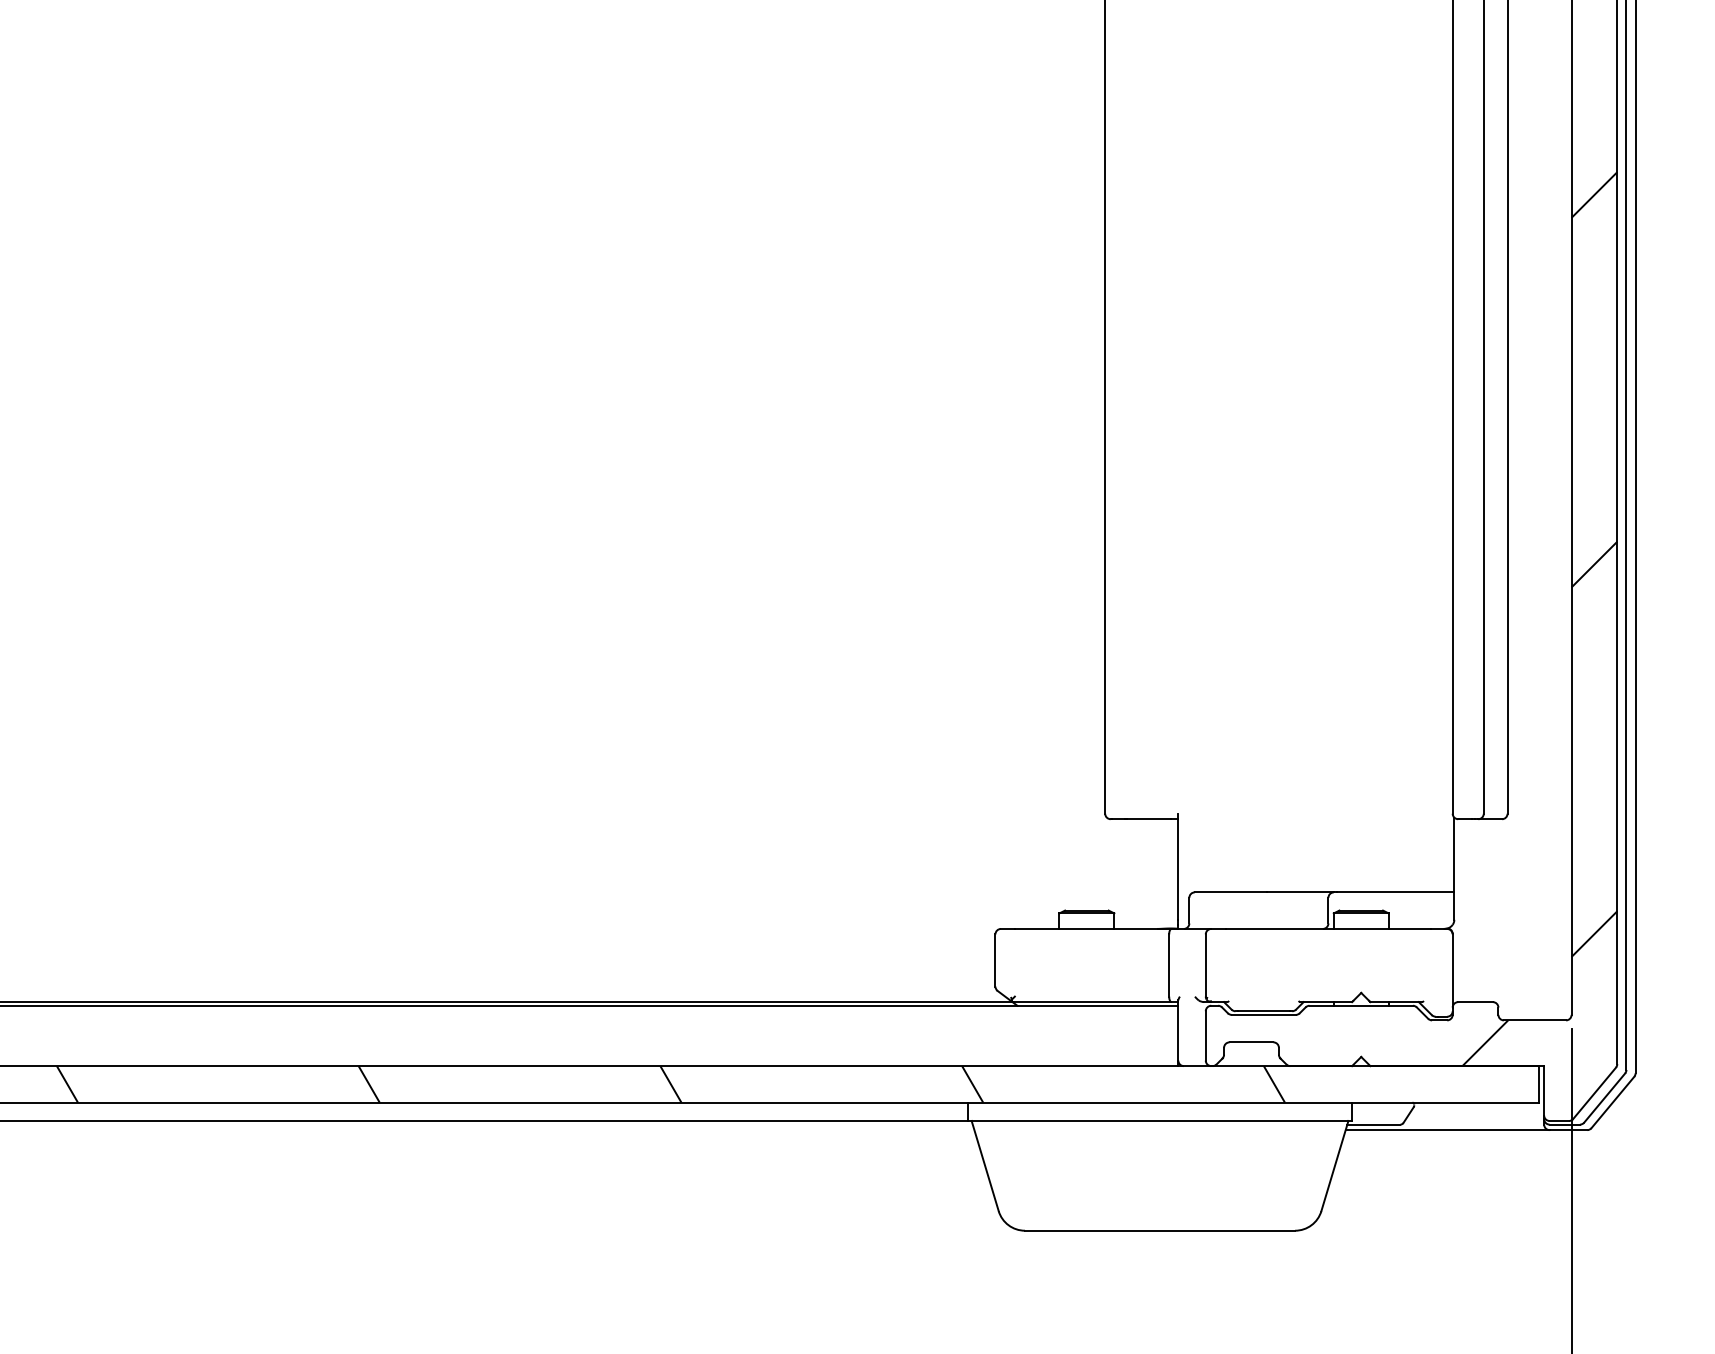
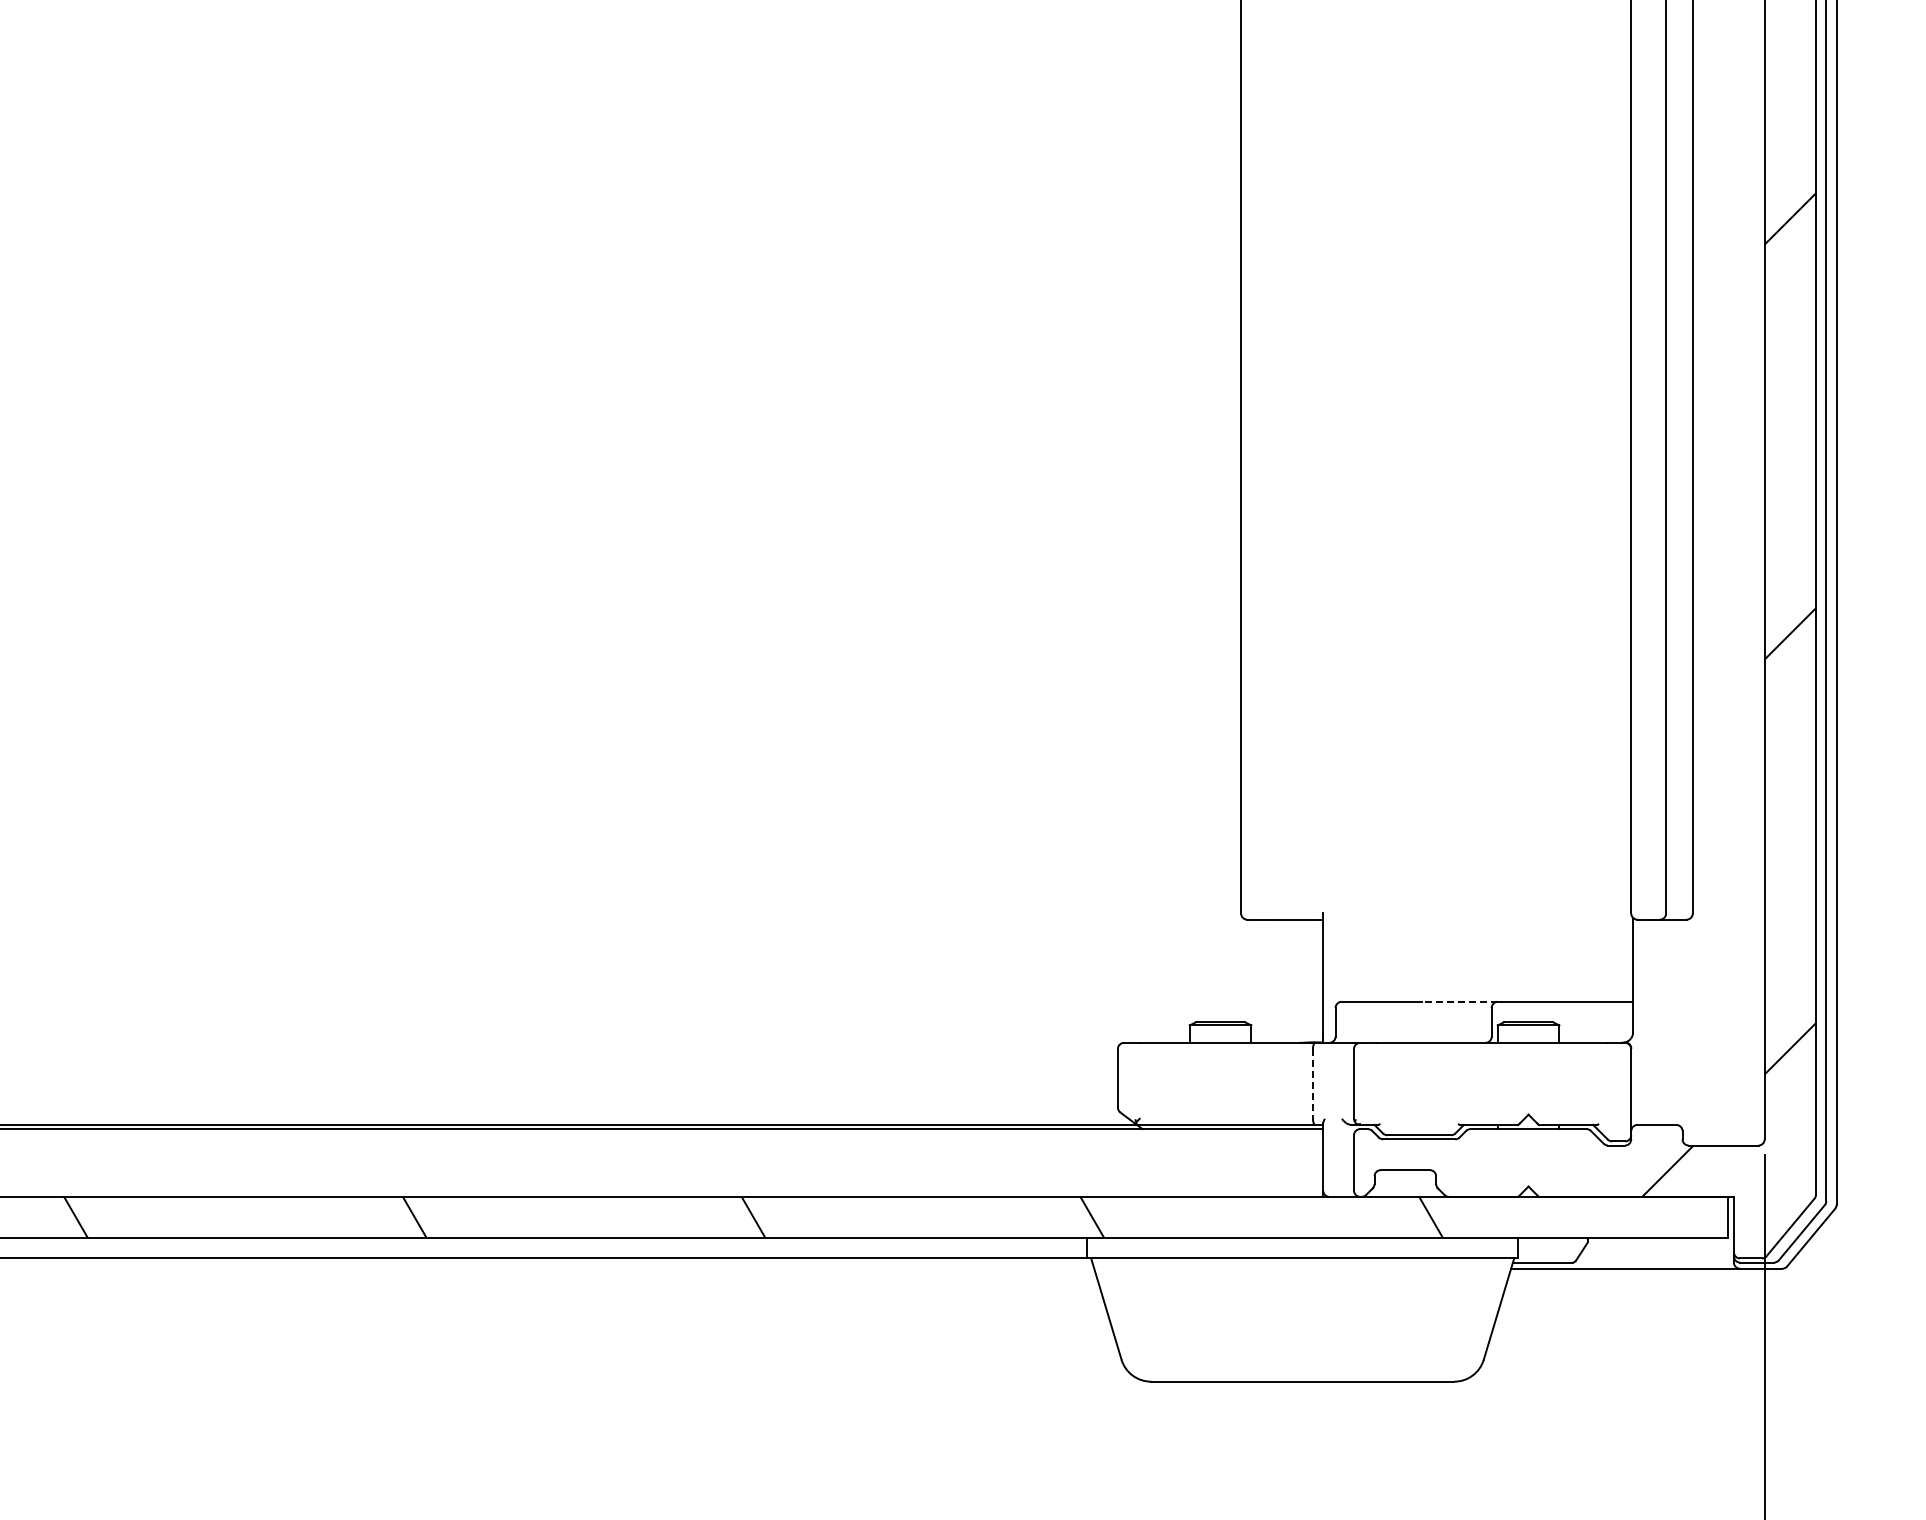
line: (1300, 892) -> (1460, 1001), solid -> dashed
line: (1168, 965) -> (1312, 1083), solid -> dashed

